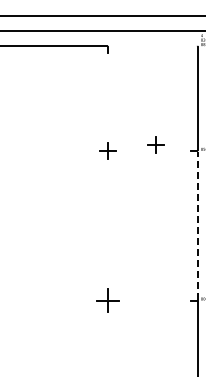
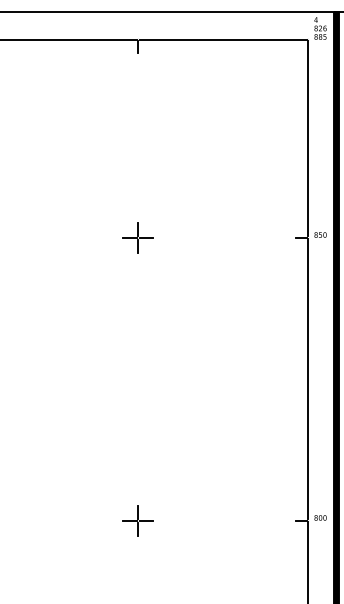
line: (152, 46) -> (222, 40), added
part: (155, 144) -> (228, 225), removed
line: (197, 225) -> (307, 378), dashed -> solid
part: (107, 300) -> (137, 520), size x0.71

